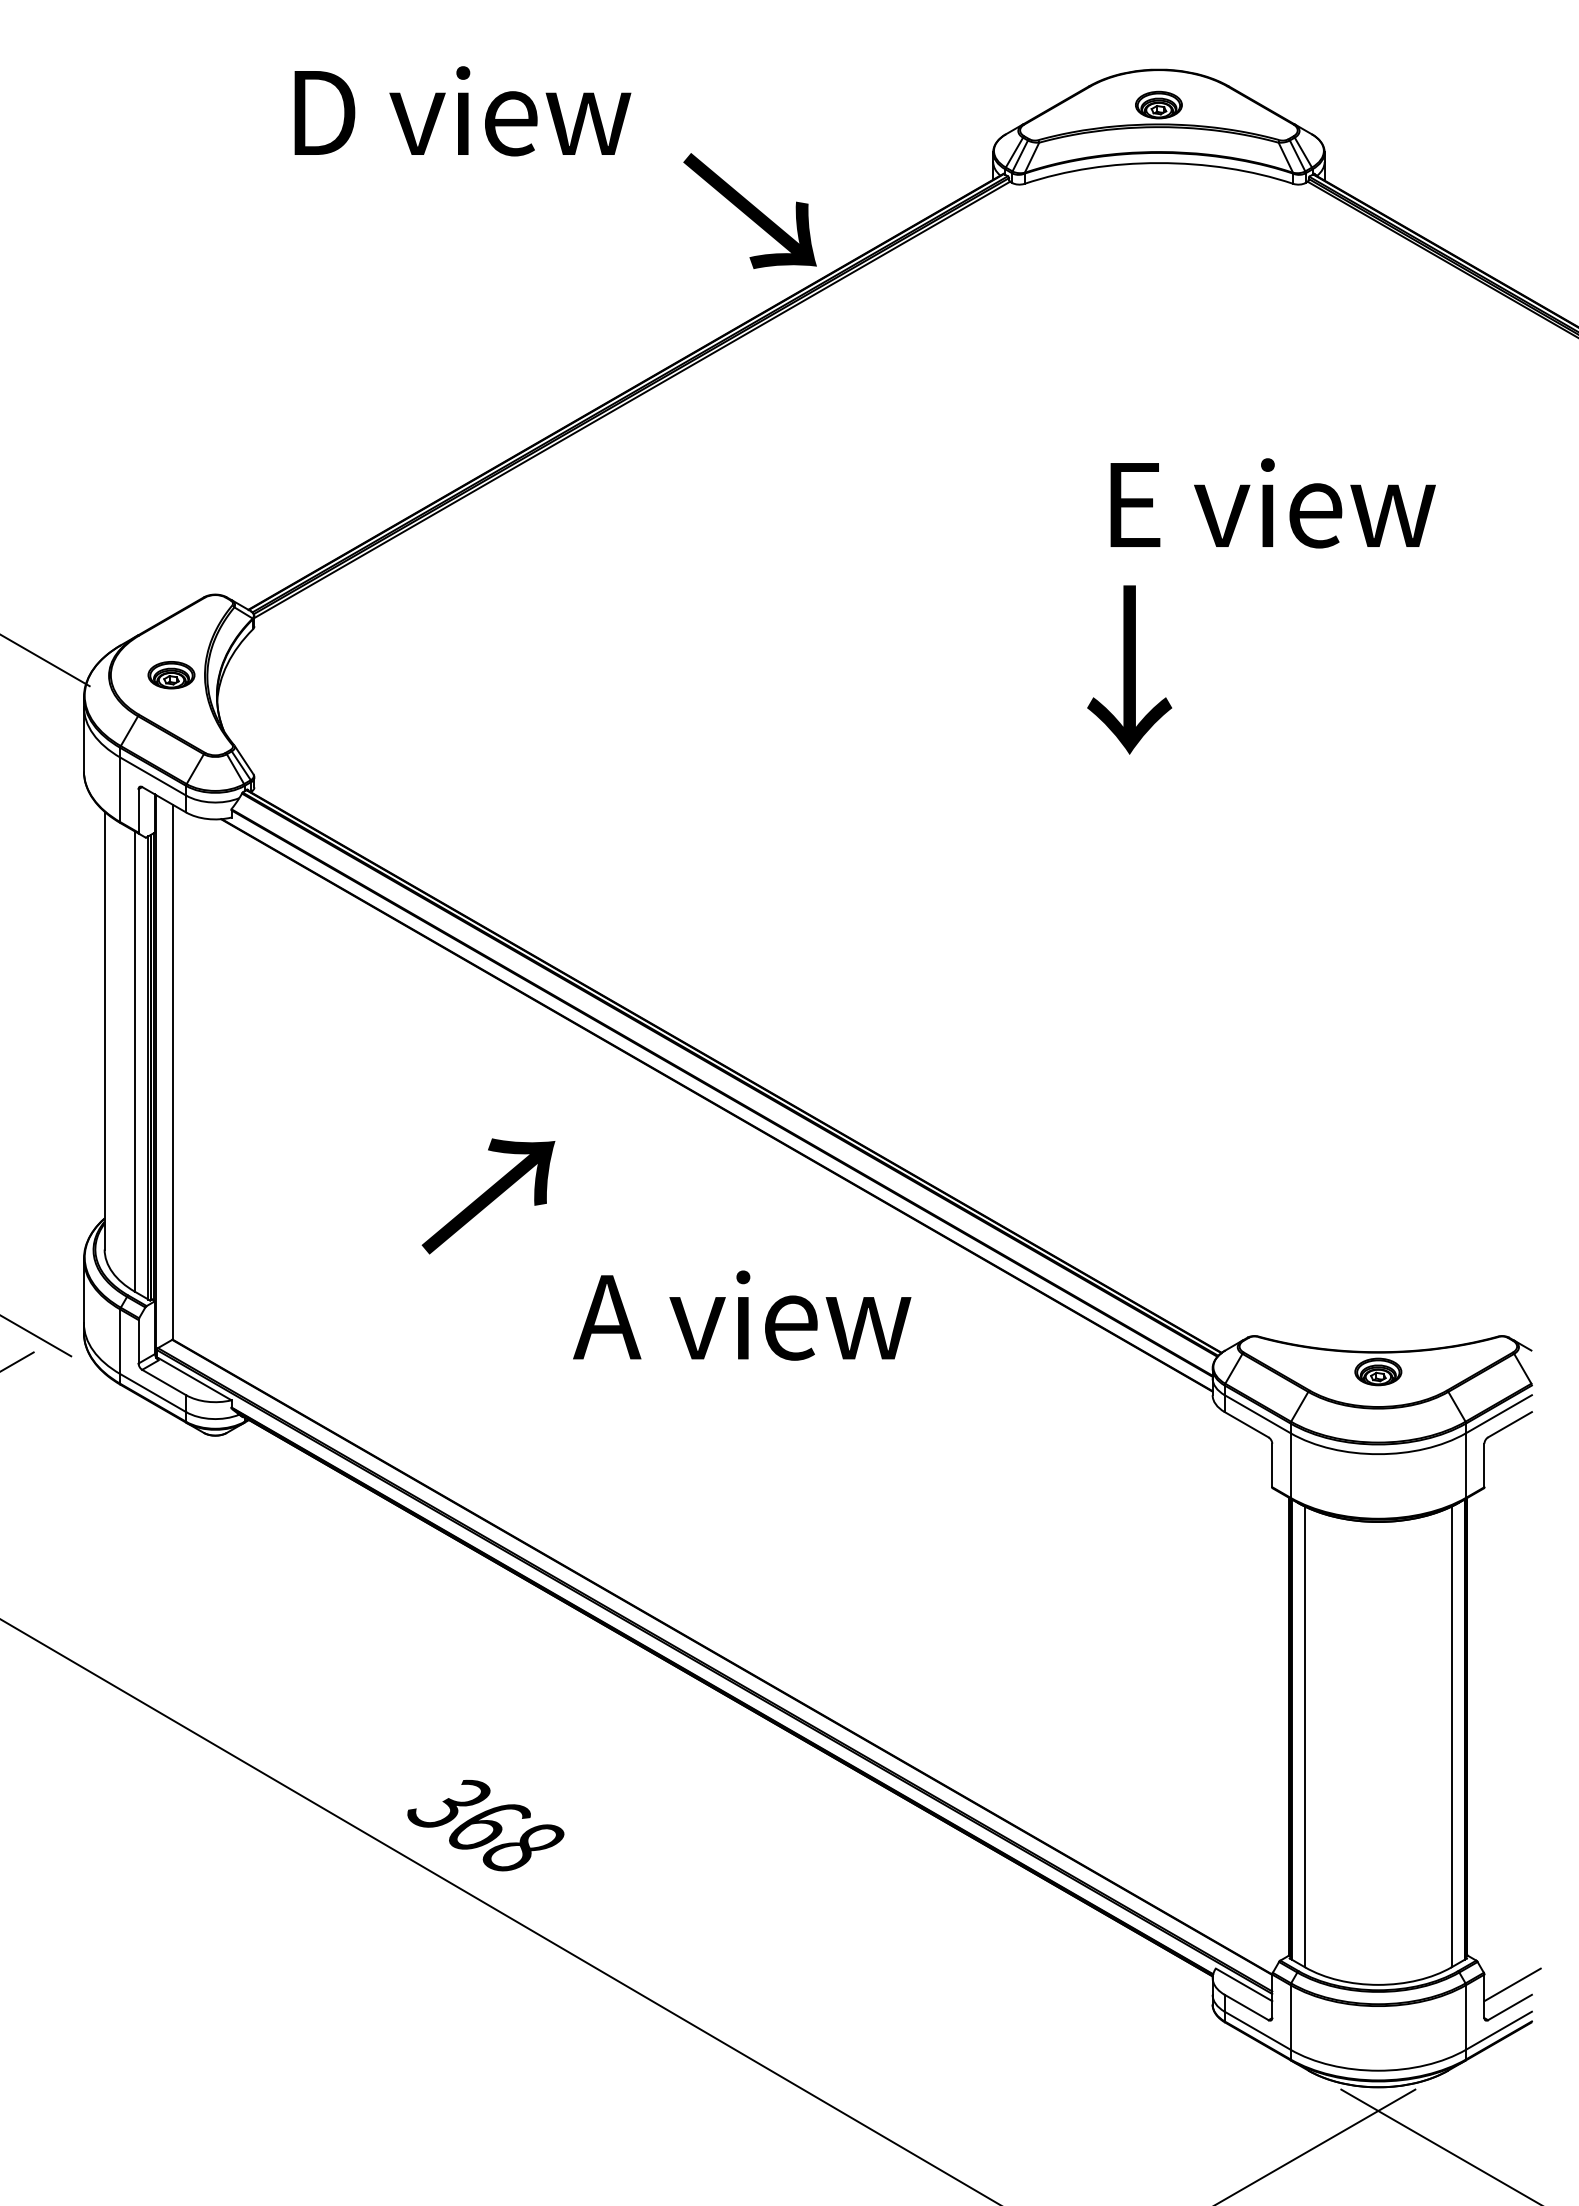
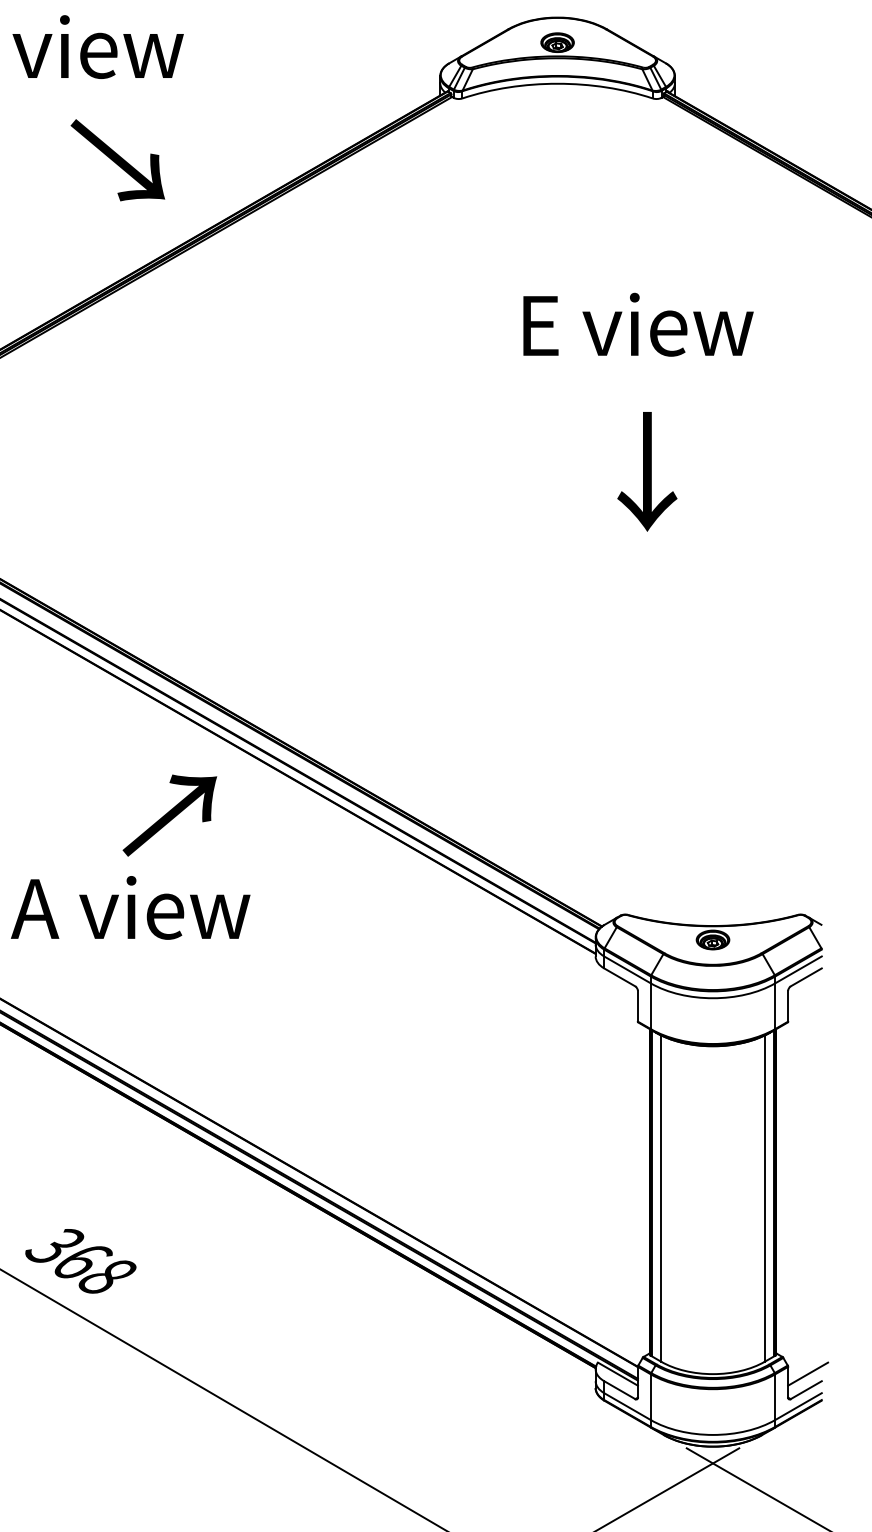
text: (749, 210) -> (117, 159), moved
text: (1129, 669) -> (647, 471), moved
text: (488, 1196) -> (169, 815), moved
text: (742, 1315) -> (130, 907), moved

